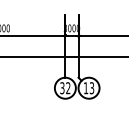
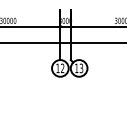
text: (61, 88) -> (57, 68), 32 -> 12

